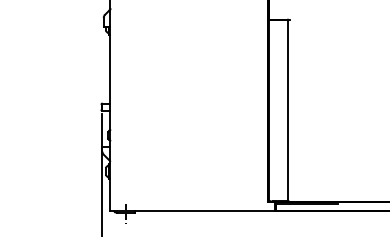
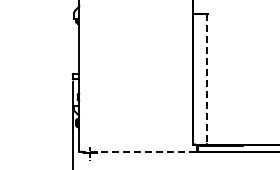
line: (288, 110) -> (207, 79), solid -> dashed
line: (192, 211) -> (138, 151), solid -> dashed

